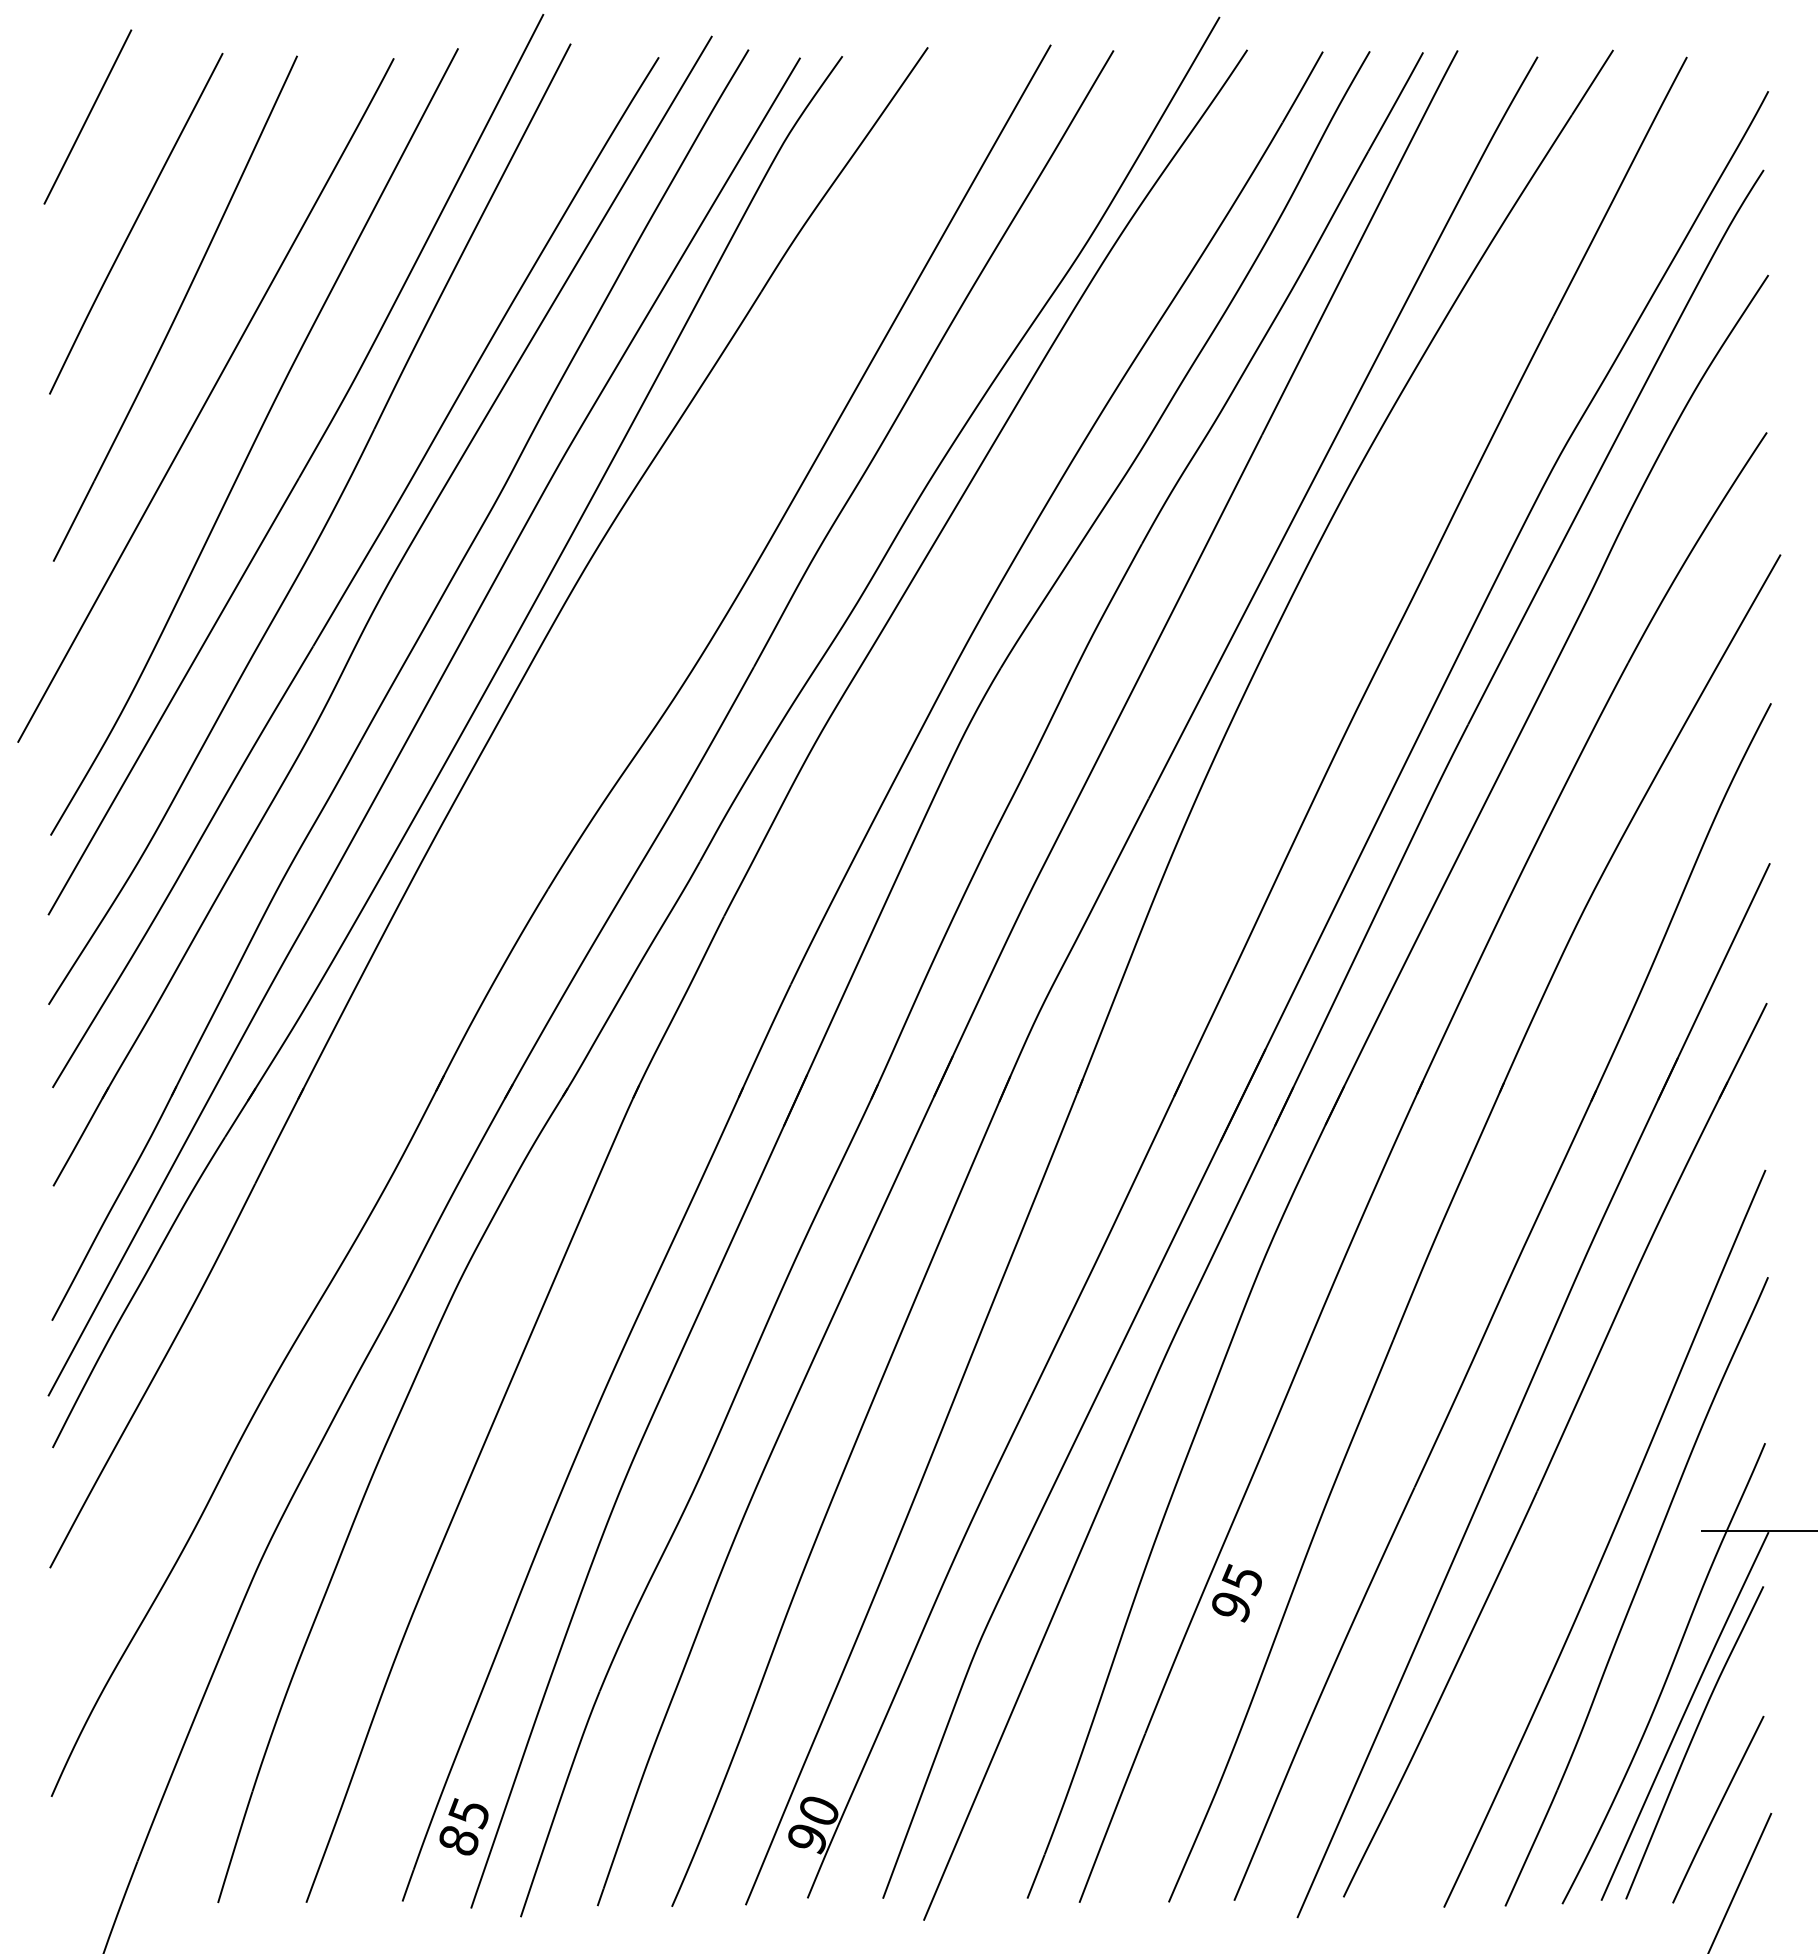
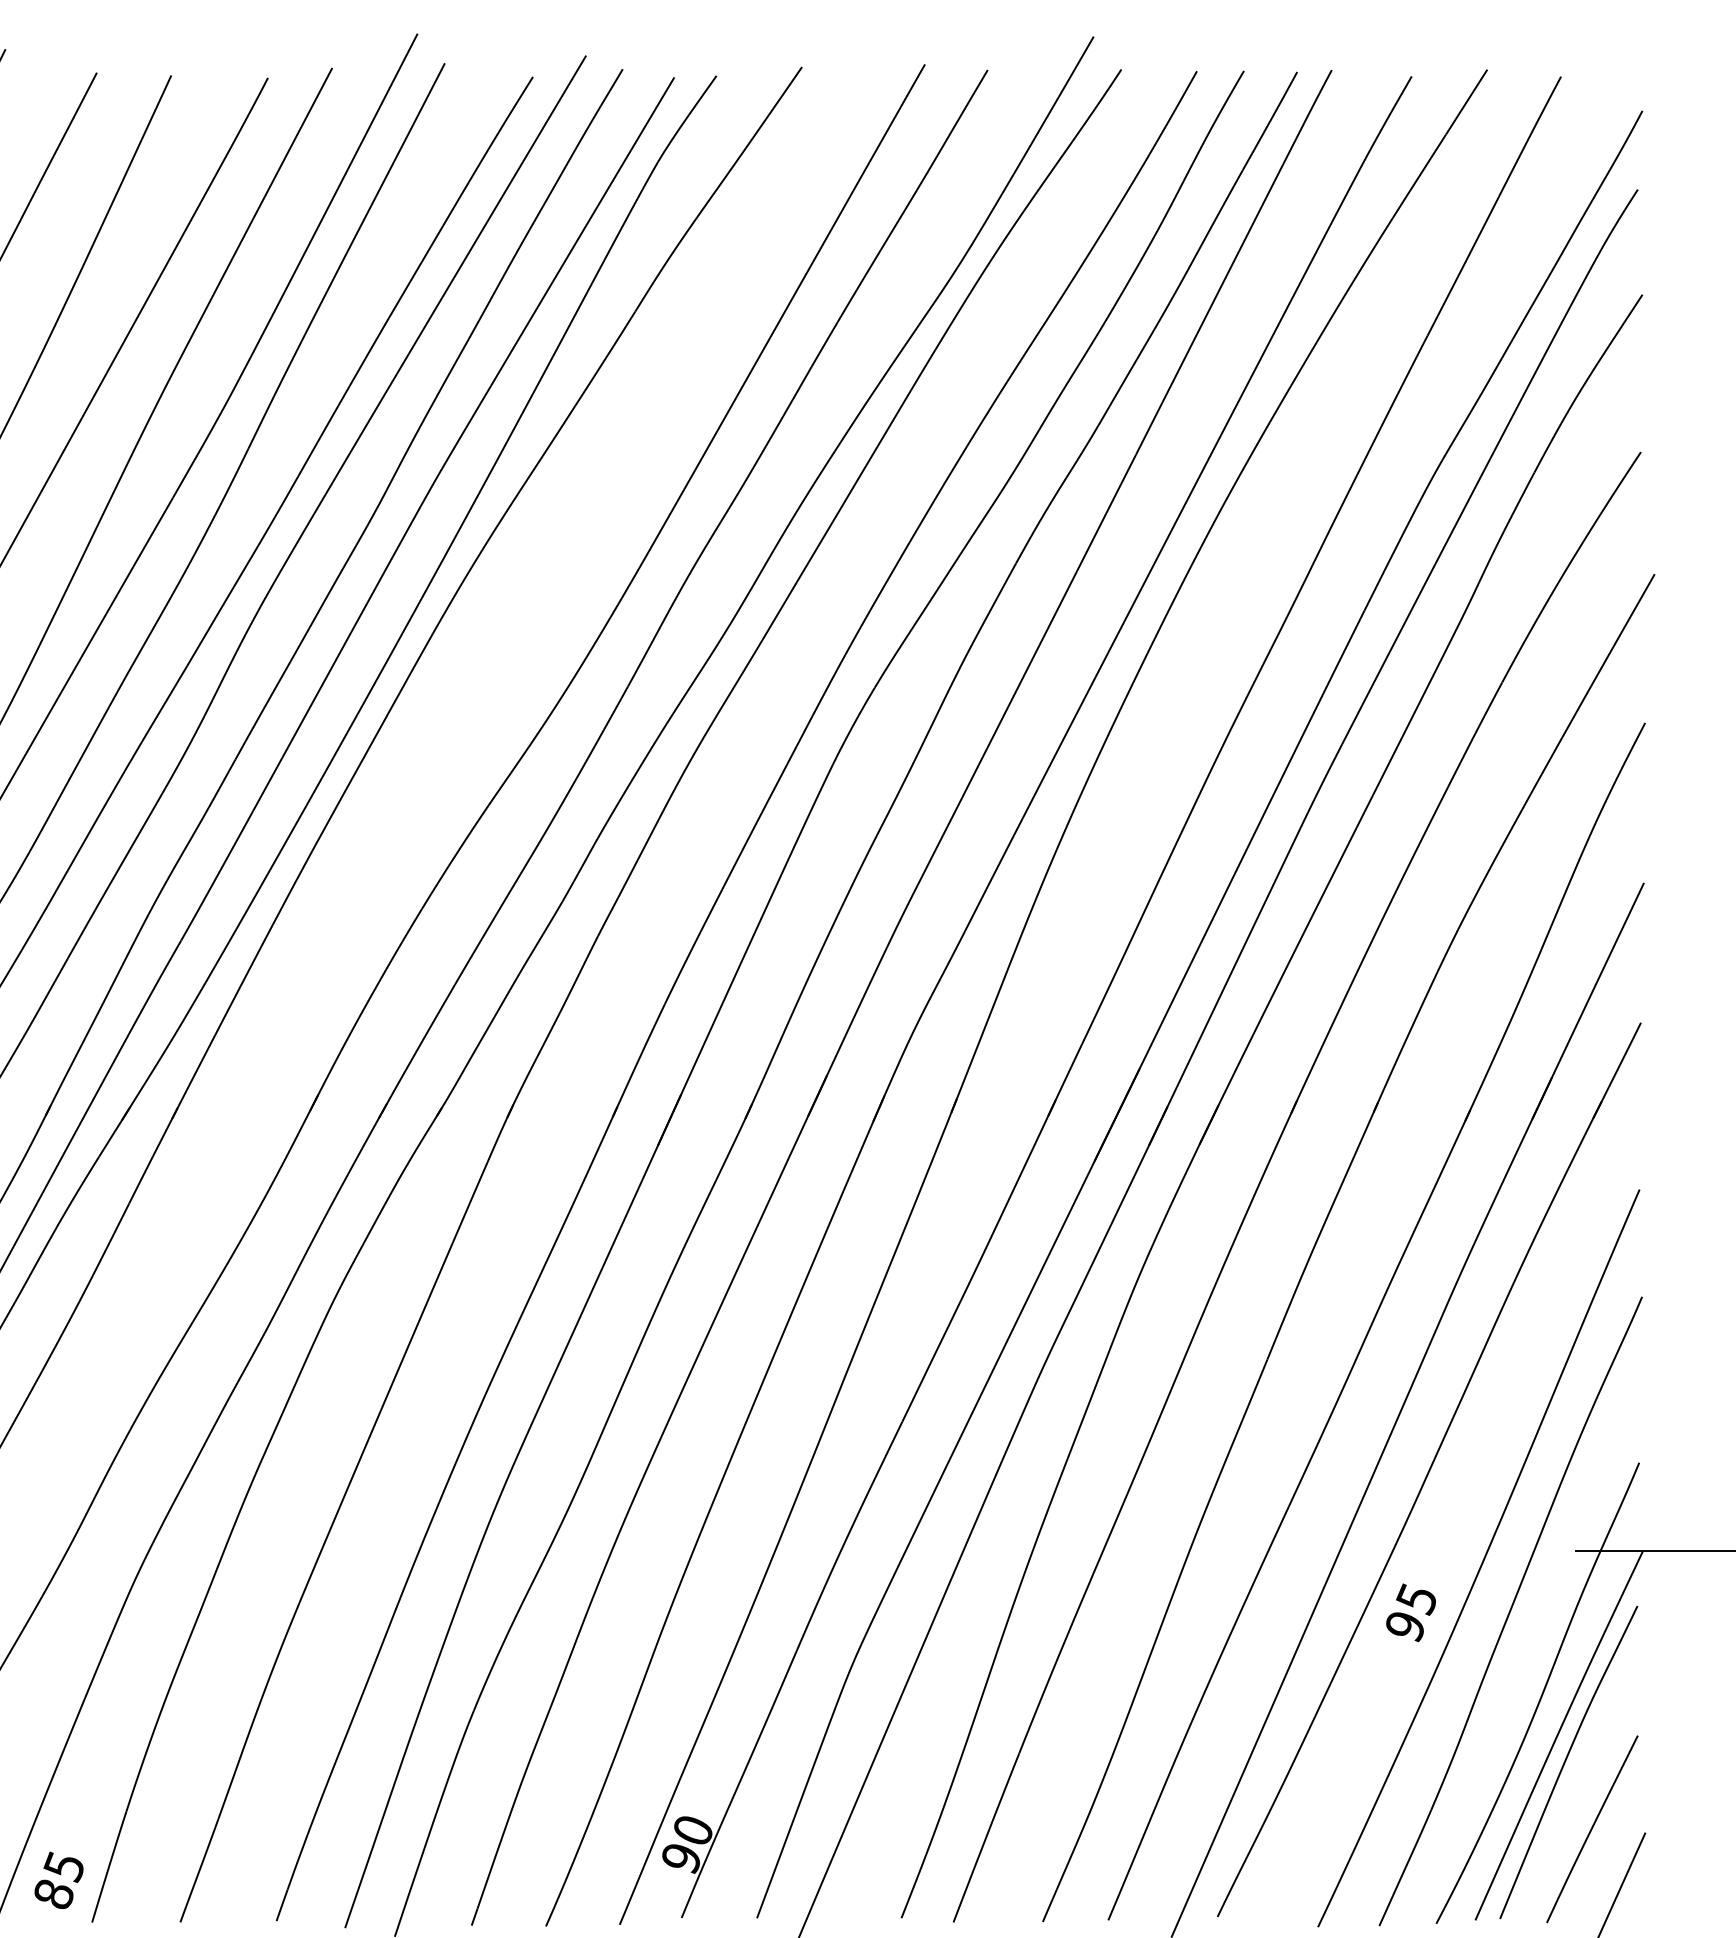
text: (1236, 1593) -> (1410, 1613), moved
text: (463, 1826) -> (58, 1880), moved

